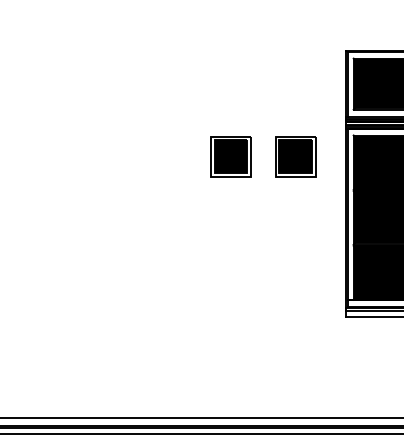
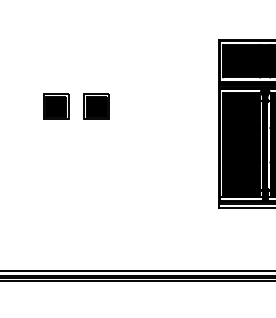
part: (252, 156) -> (69, 106), moved

